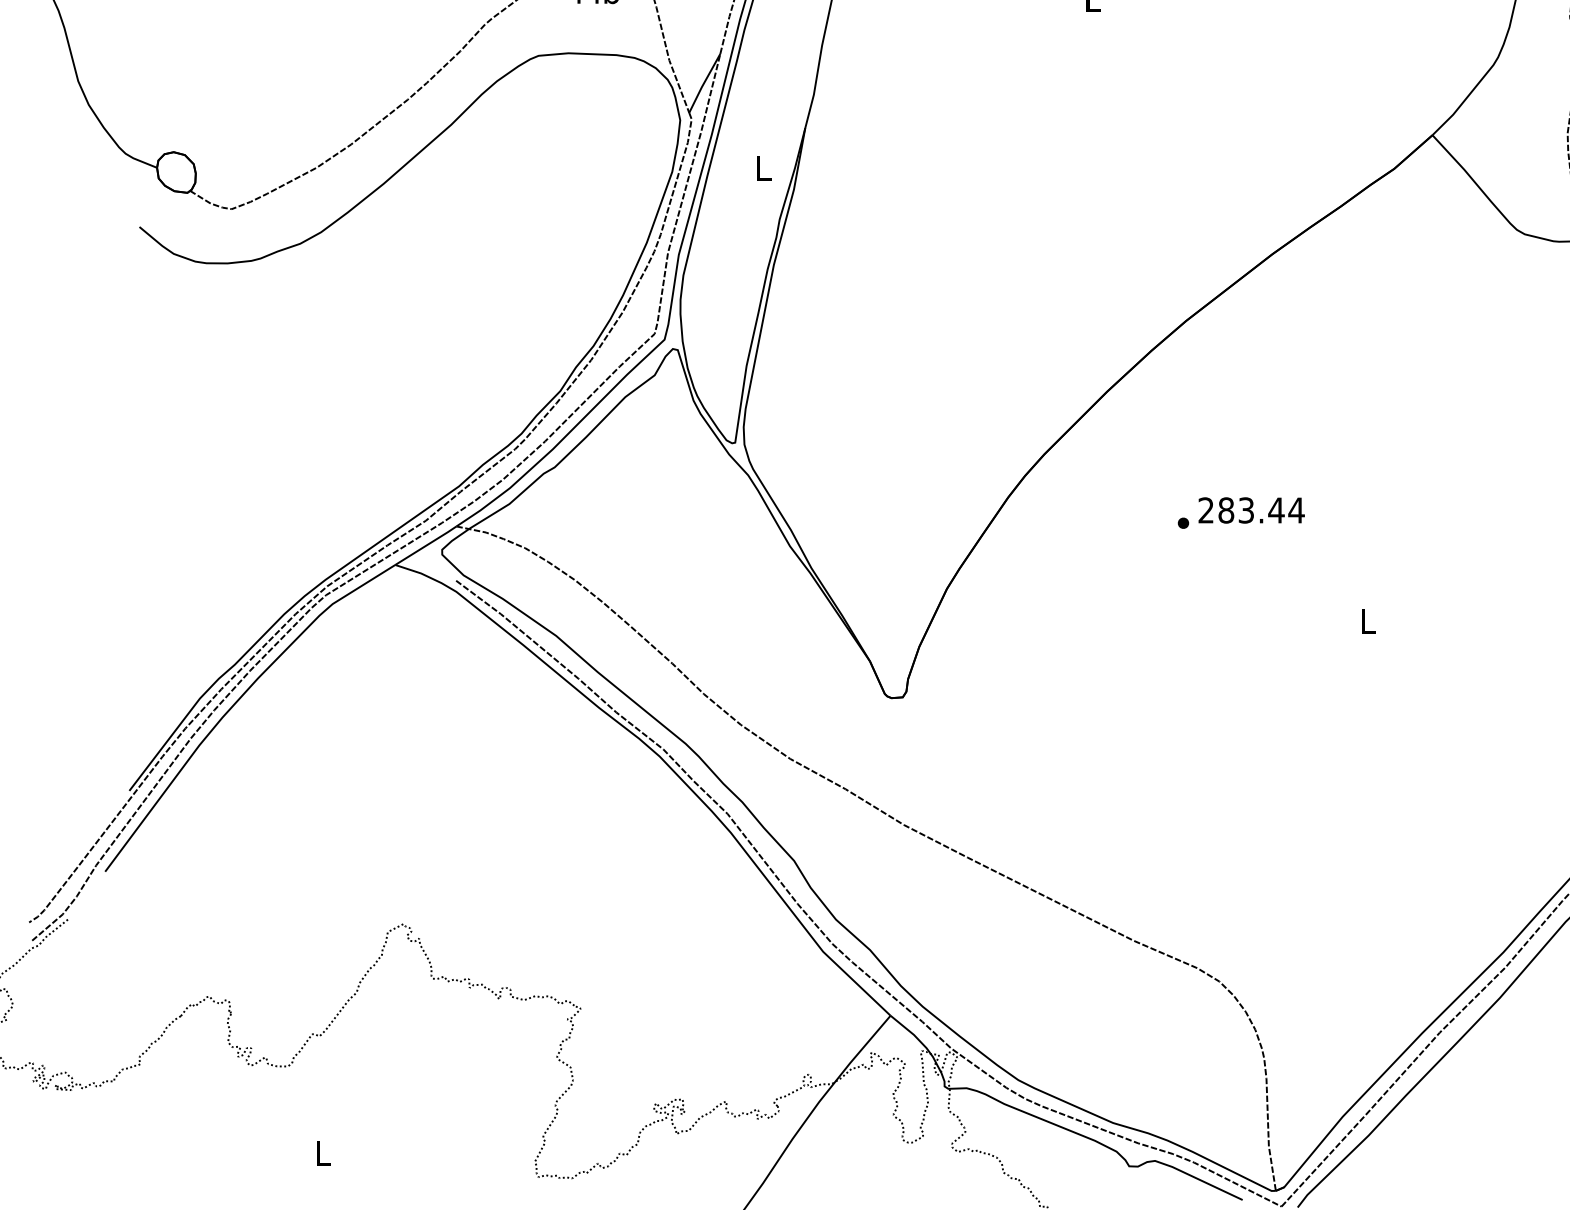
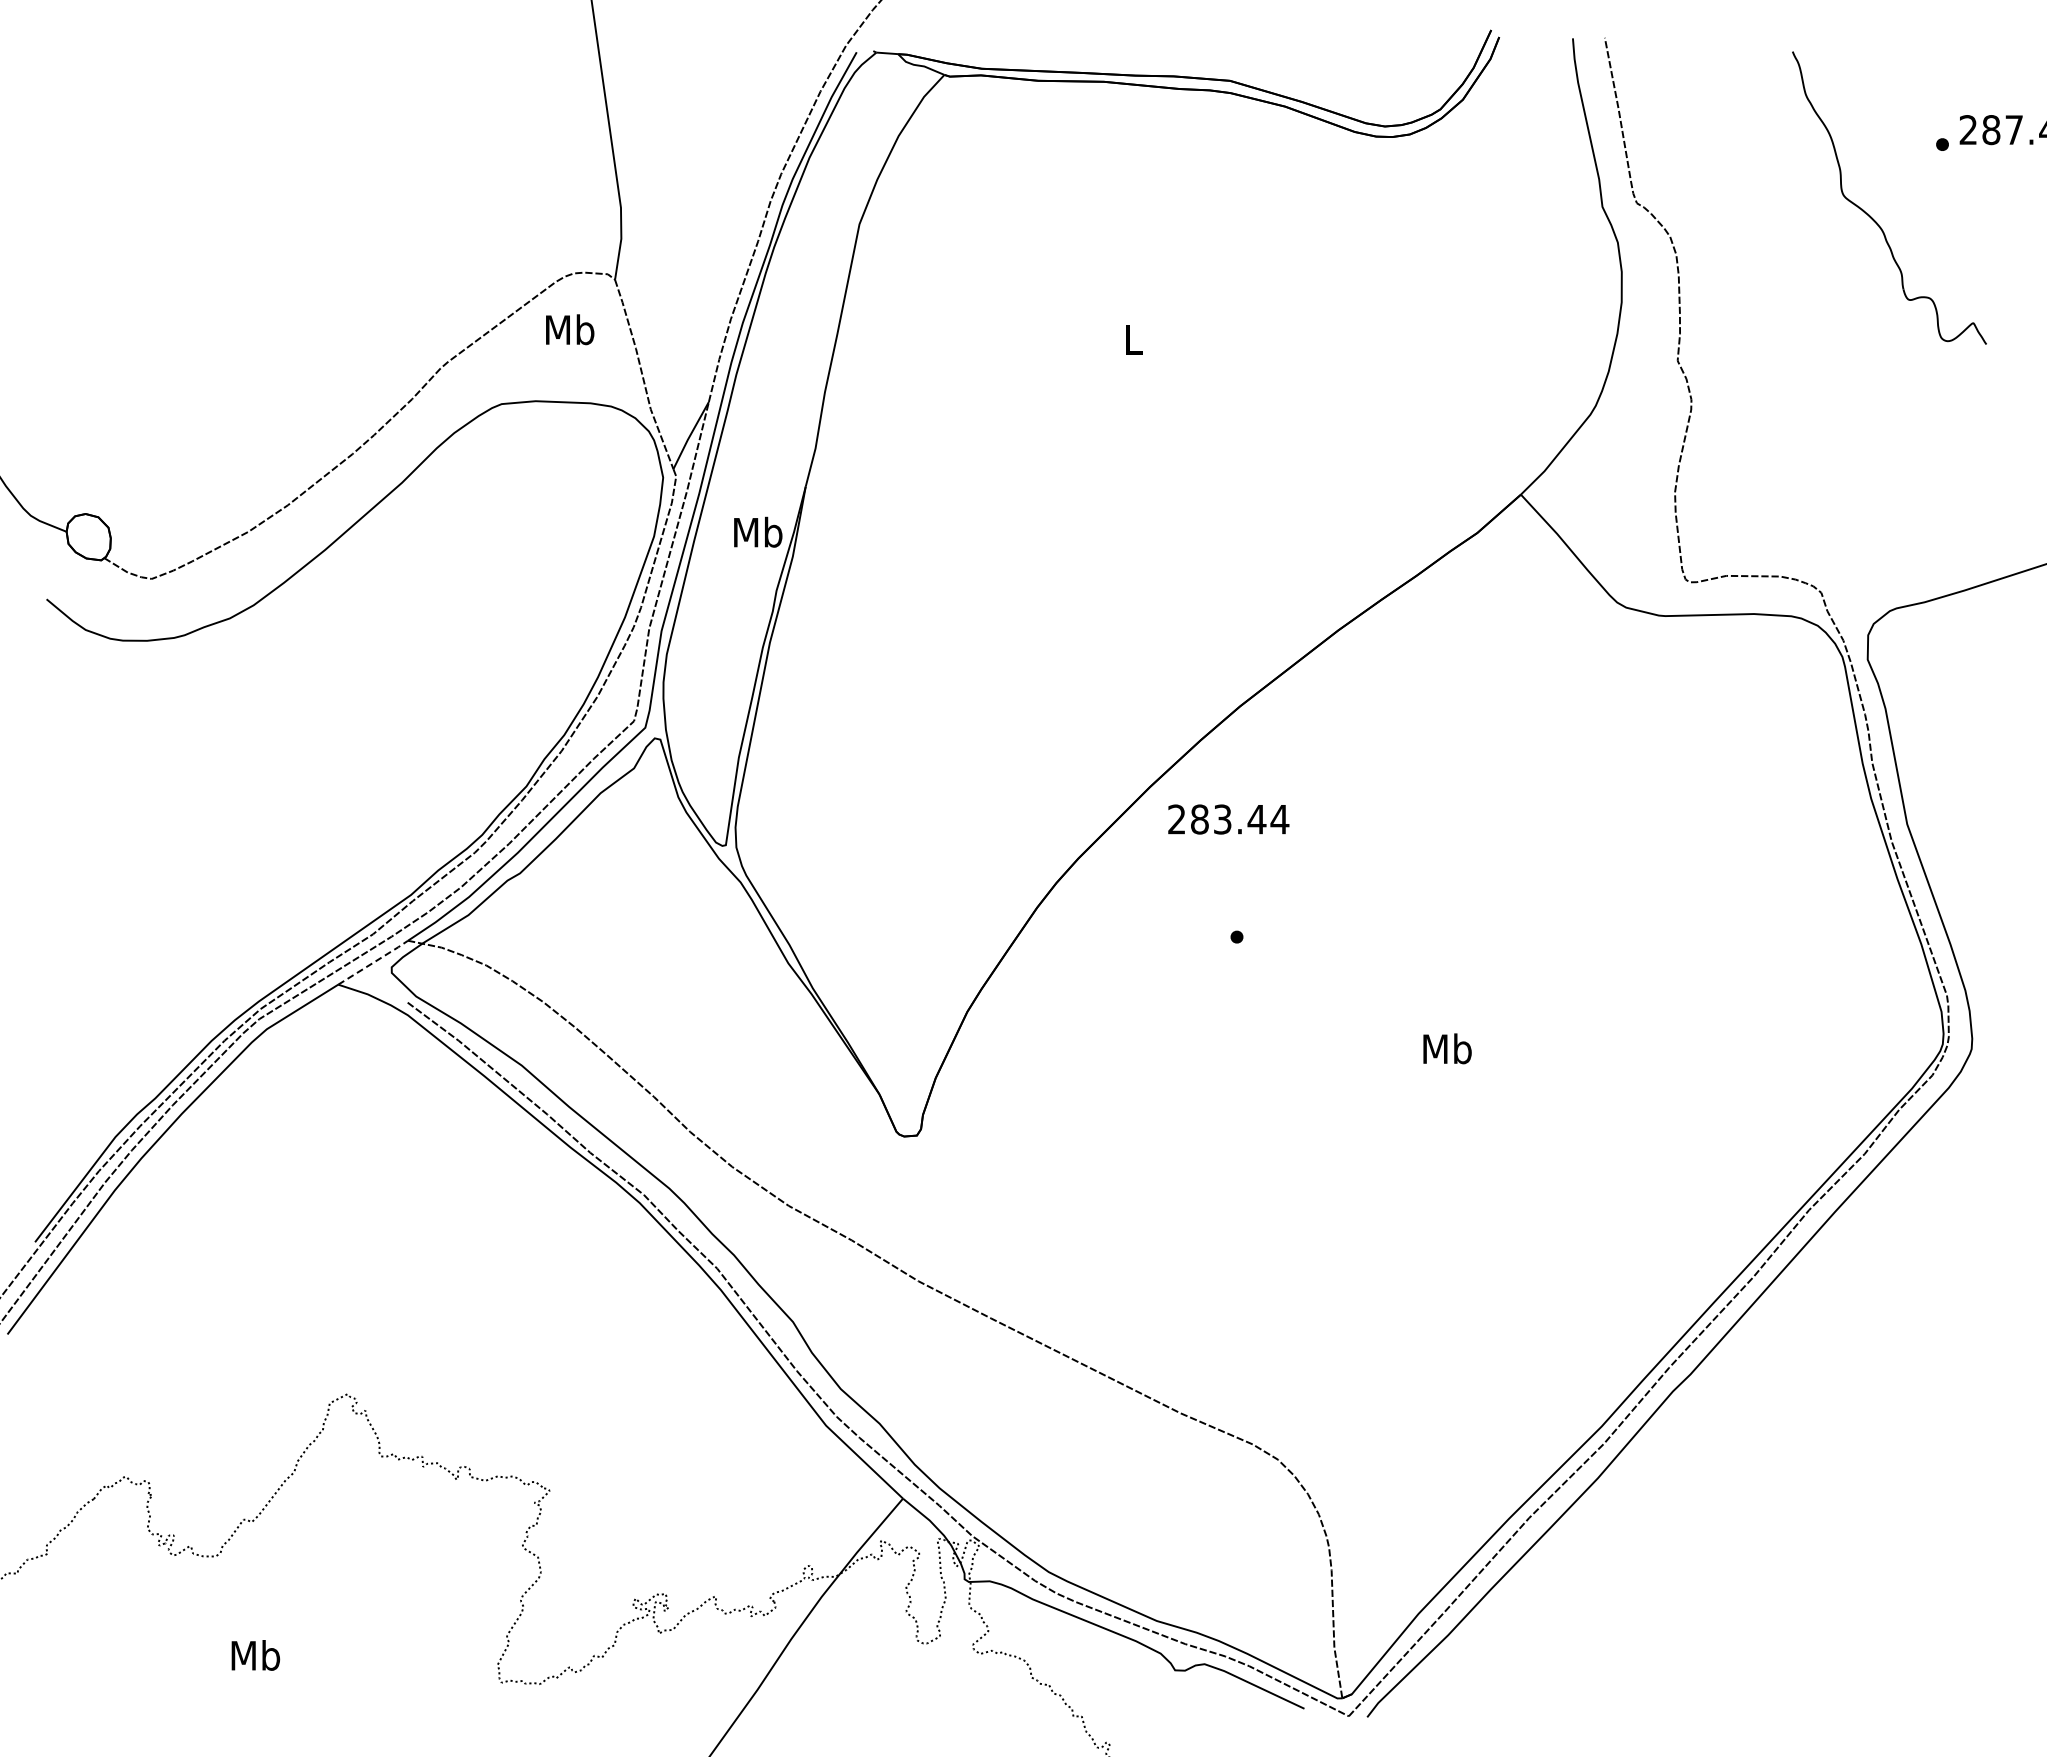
text: (763, 167) -> (758, 531), L -> Mb
text: (1251, 510) -> (1228, 819), moved
line: (426, 545) -> (373, 962), solid -> dashed
text: (1368, 620) -> (1447, 1048), L -> Mb
text: (322, 1153) -> (255, 1655), L -> Mb

